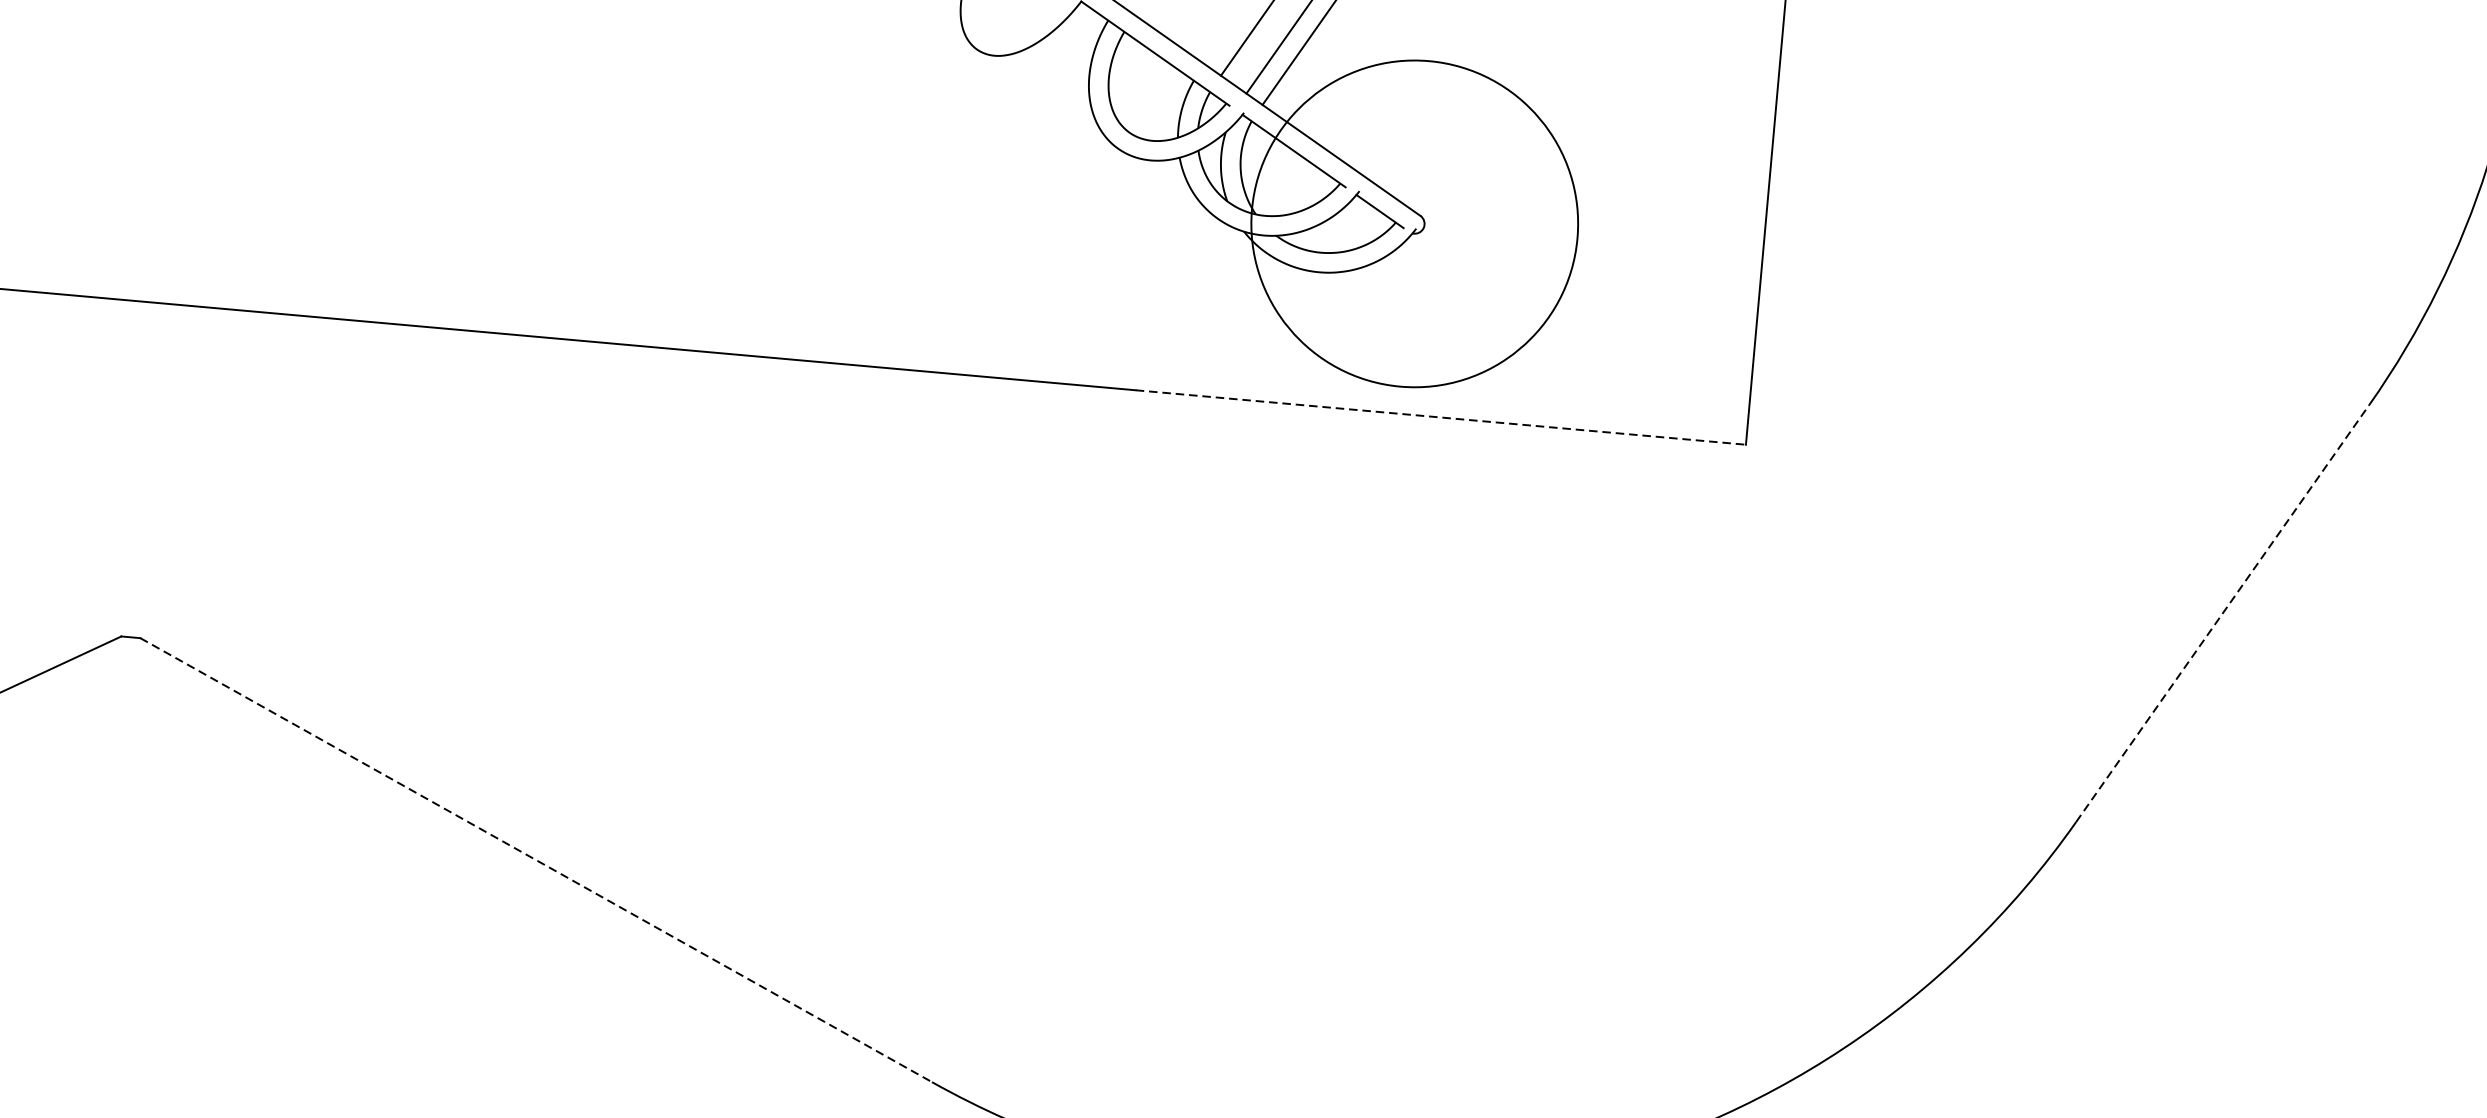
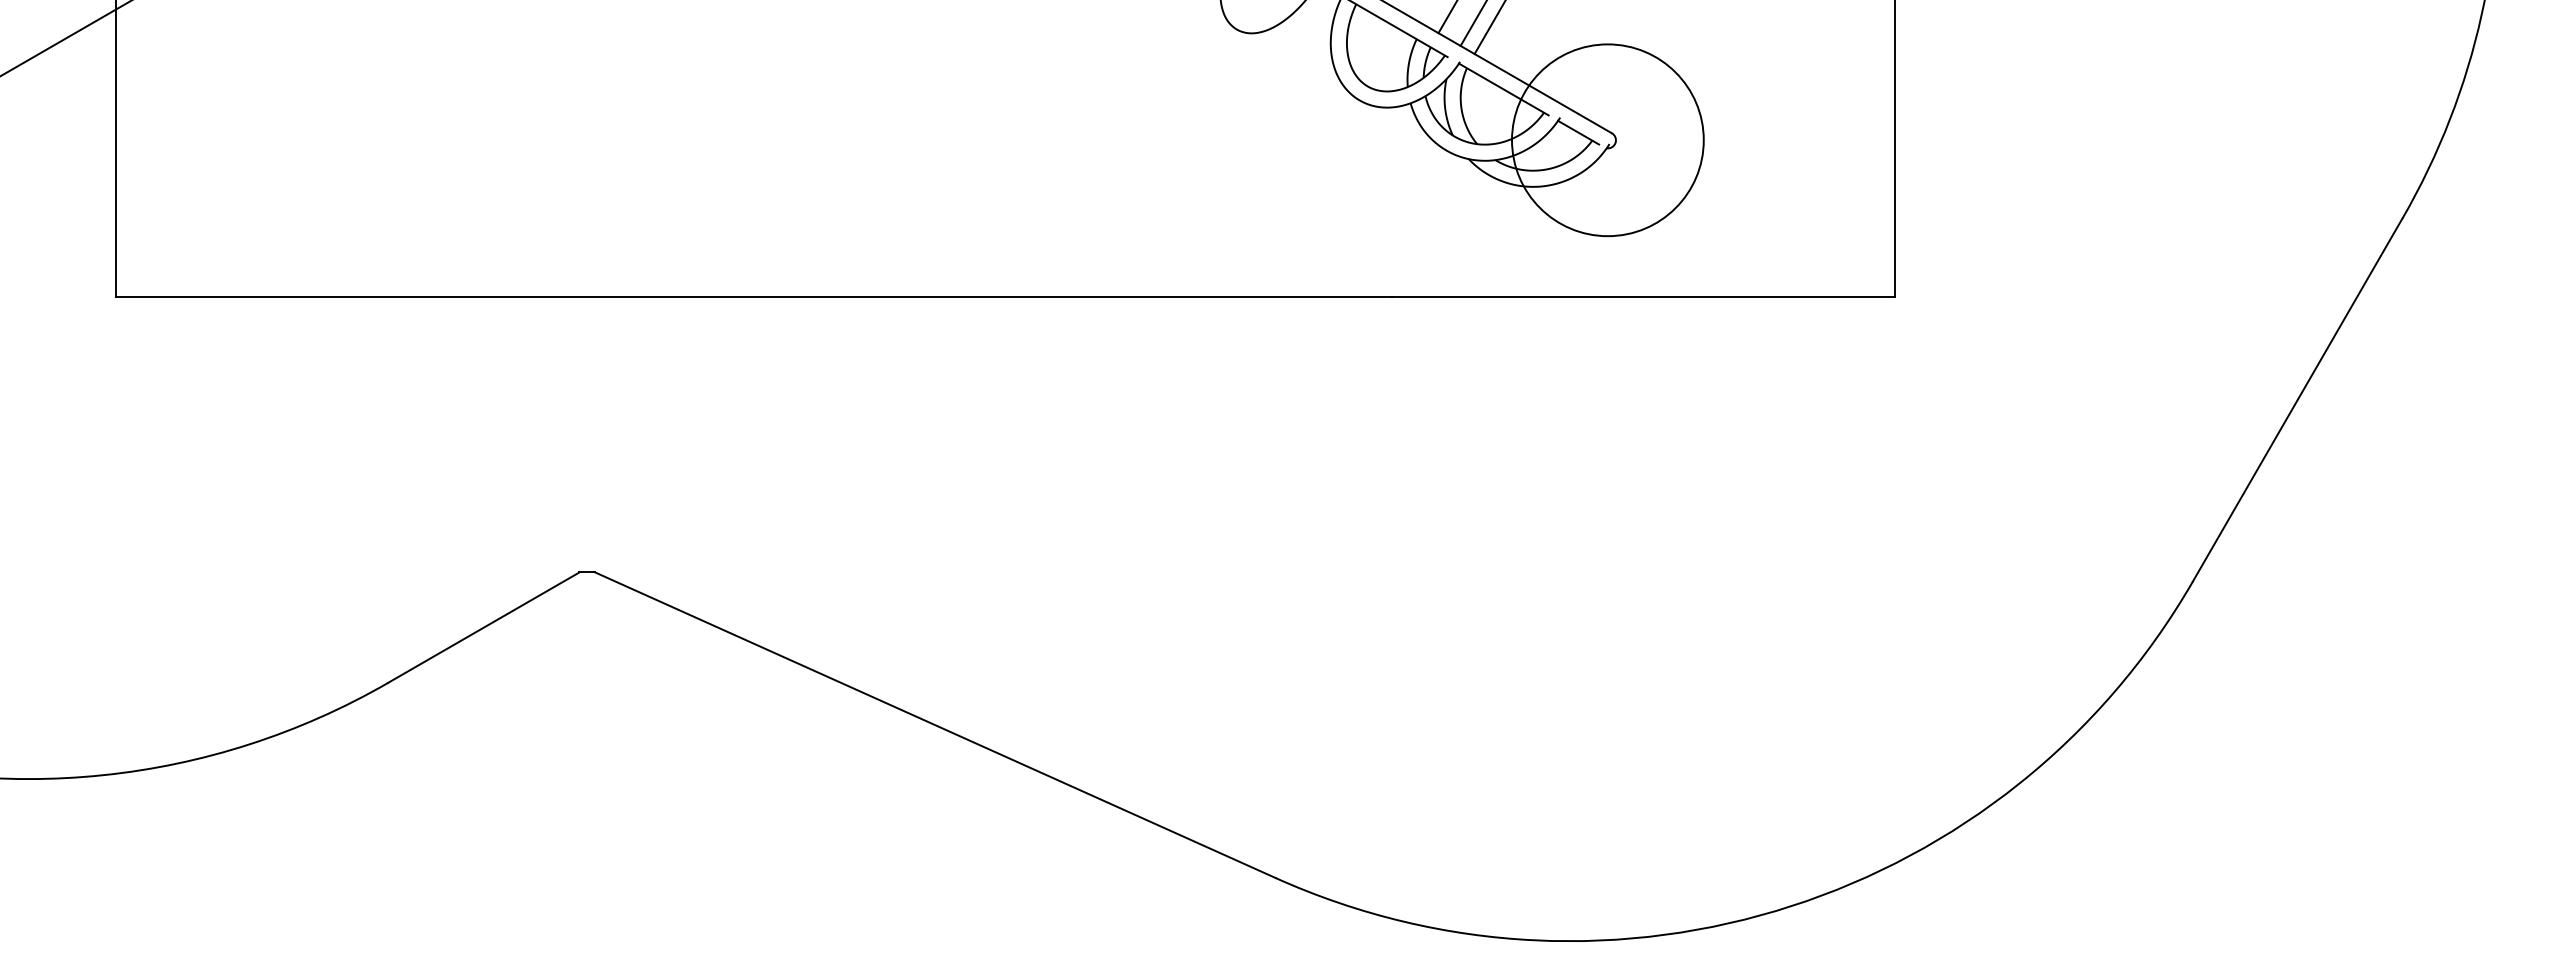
circle: (1414, 224) -> (1607, 140), size x0.71
line: (1441, 417) -> (1643, 296), dashed -> solid
line: (2222, 612) -> (2297, 399), dashed -> solid
line: (536, 860) -> (935, 725), dashed -> solid

